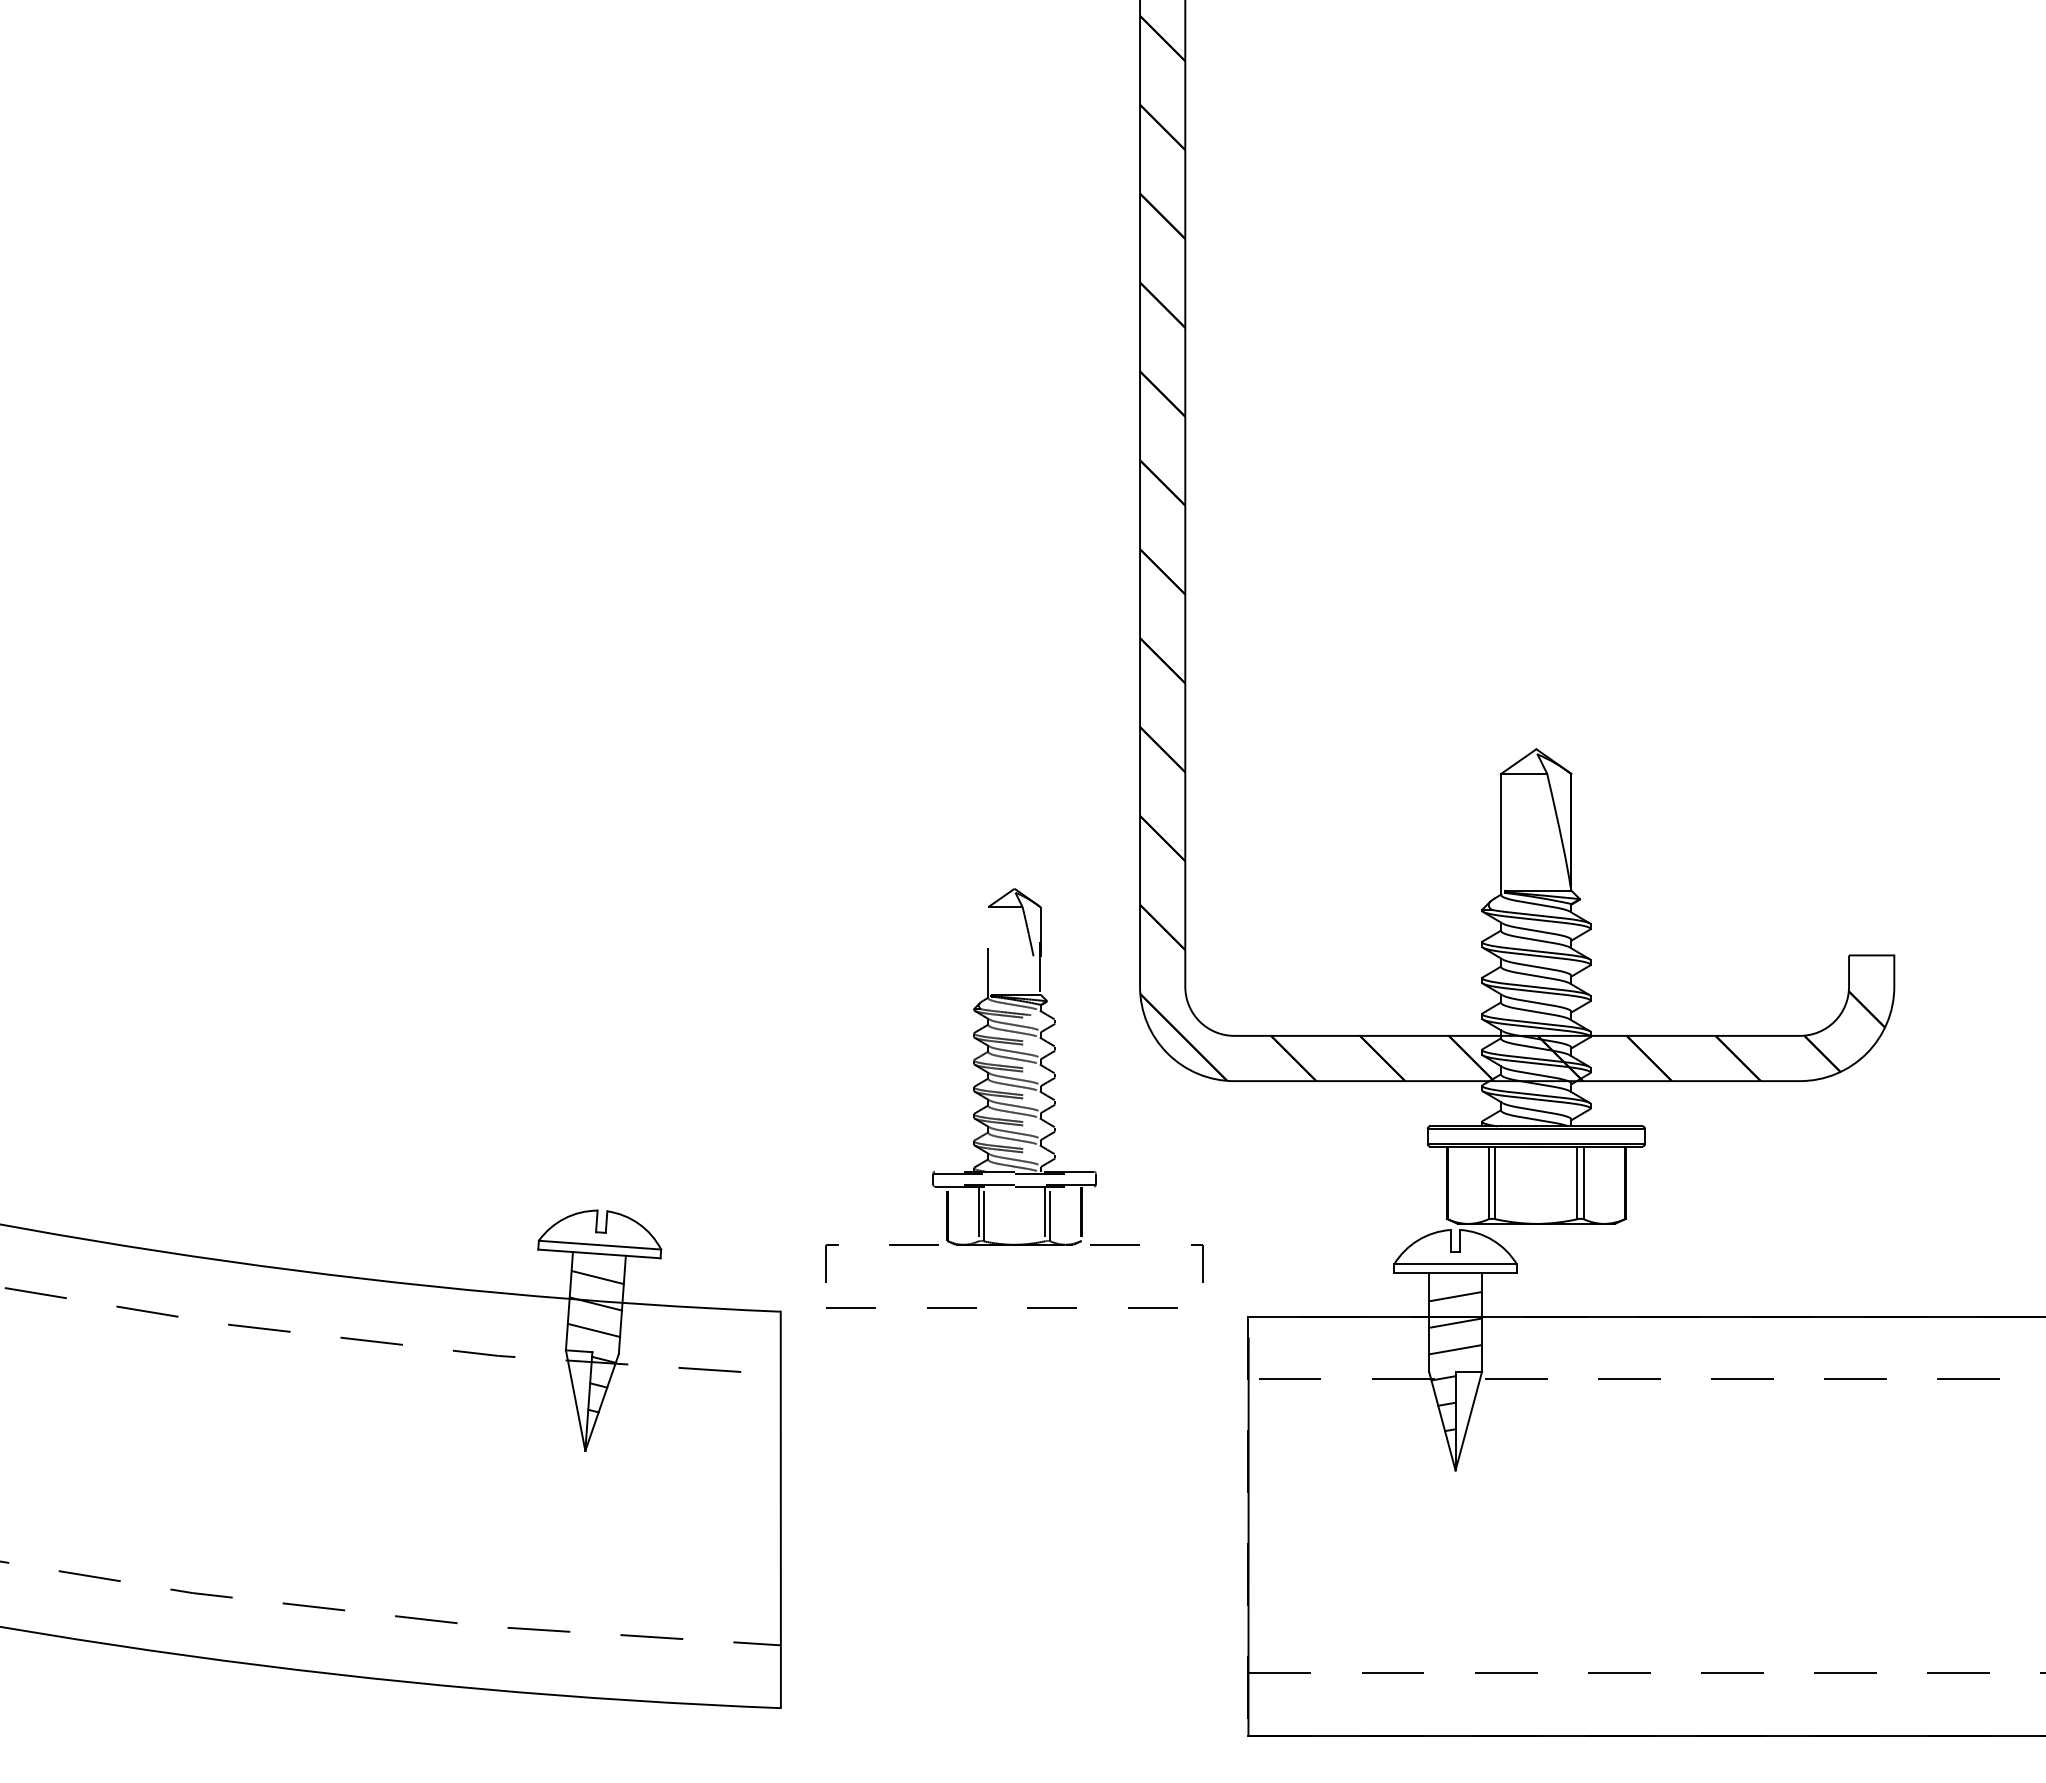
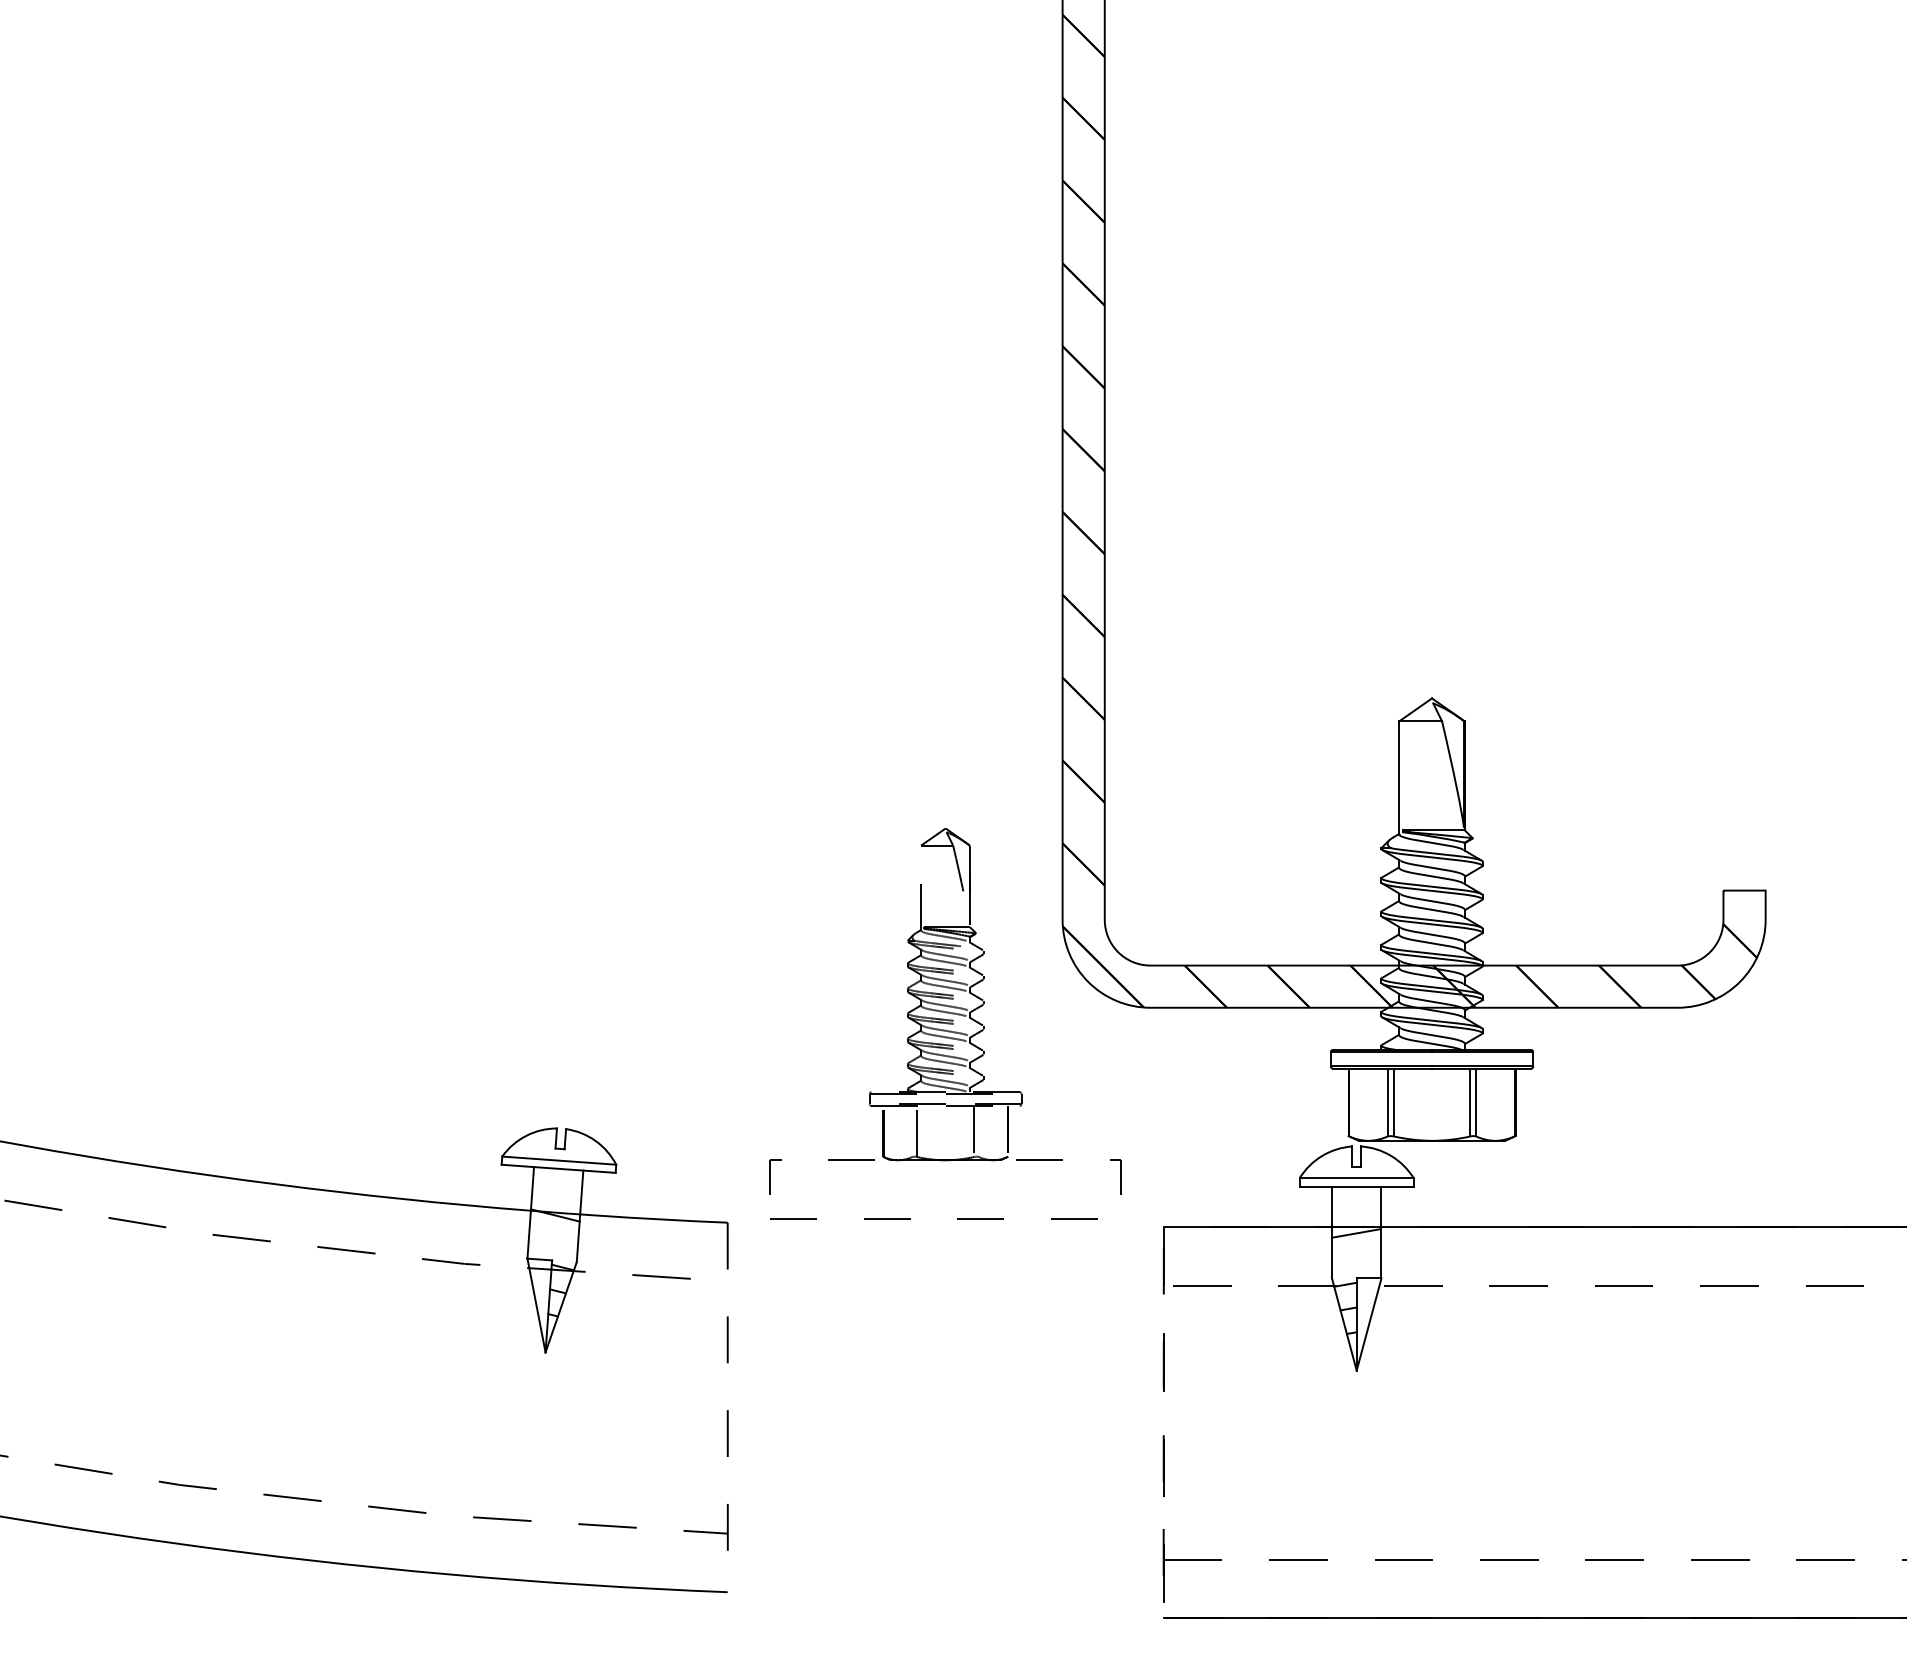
line: (978, 1213) -> (912, 1131), removed
line: (1050, 1213) -> (979, 1131), removed
line: (597, 1277) -> (556, 1190), removed
line: (1455, 1296) -> (1356, 1208), removed
line: (594, 1330) -> (554, 1240), removed
line: (1455, 1349) -> (1356, 1257), removed
line: (780, 1510) -> (727, 1407), solid -> dashed
line: (1248, 1537) -> (1163, 1433), solid -> dashed

